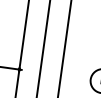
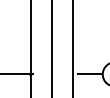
line: (77, 77) -> (89, 74), added

